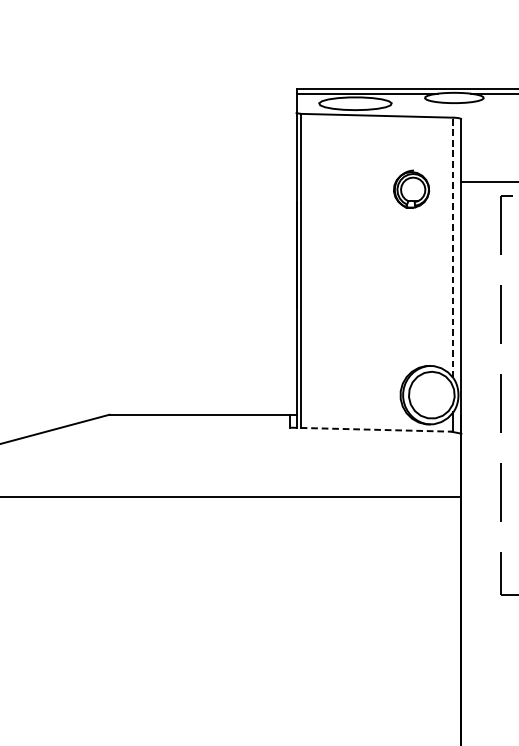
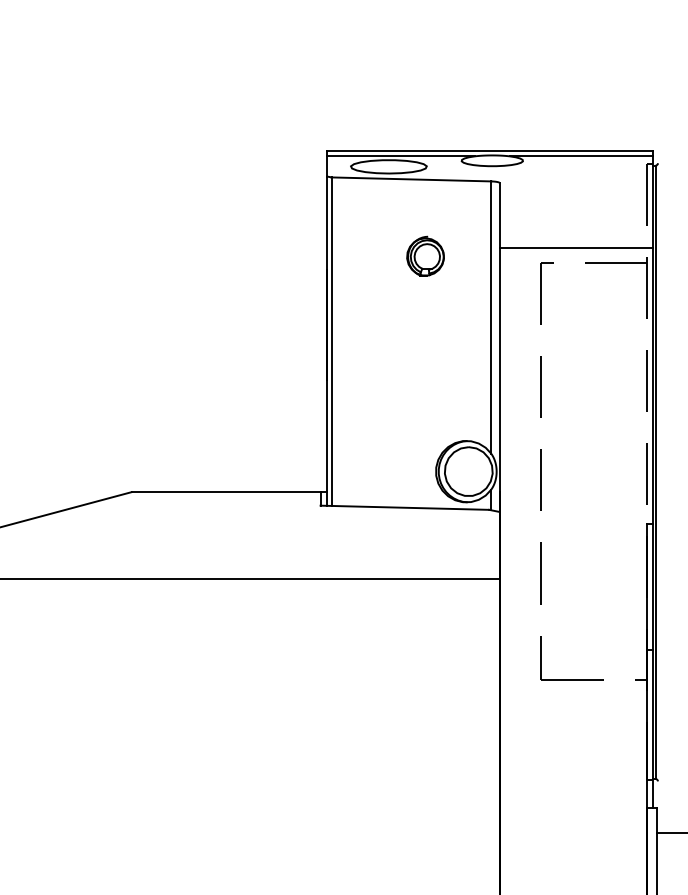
part: (411, 188) -> (425, 255), moved
line: (453, 247) -> (491, 317), dashed -> solid
line: (371, 429) -> (405, 507), dashed -> solid

